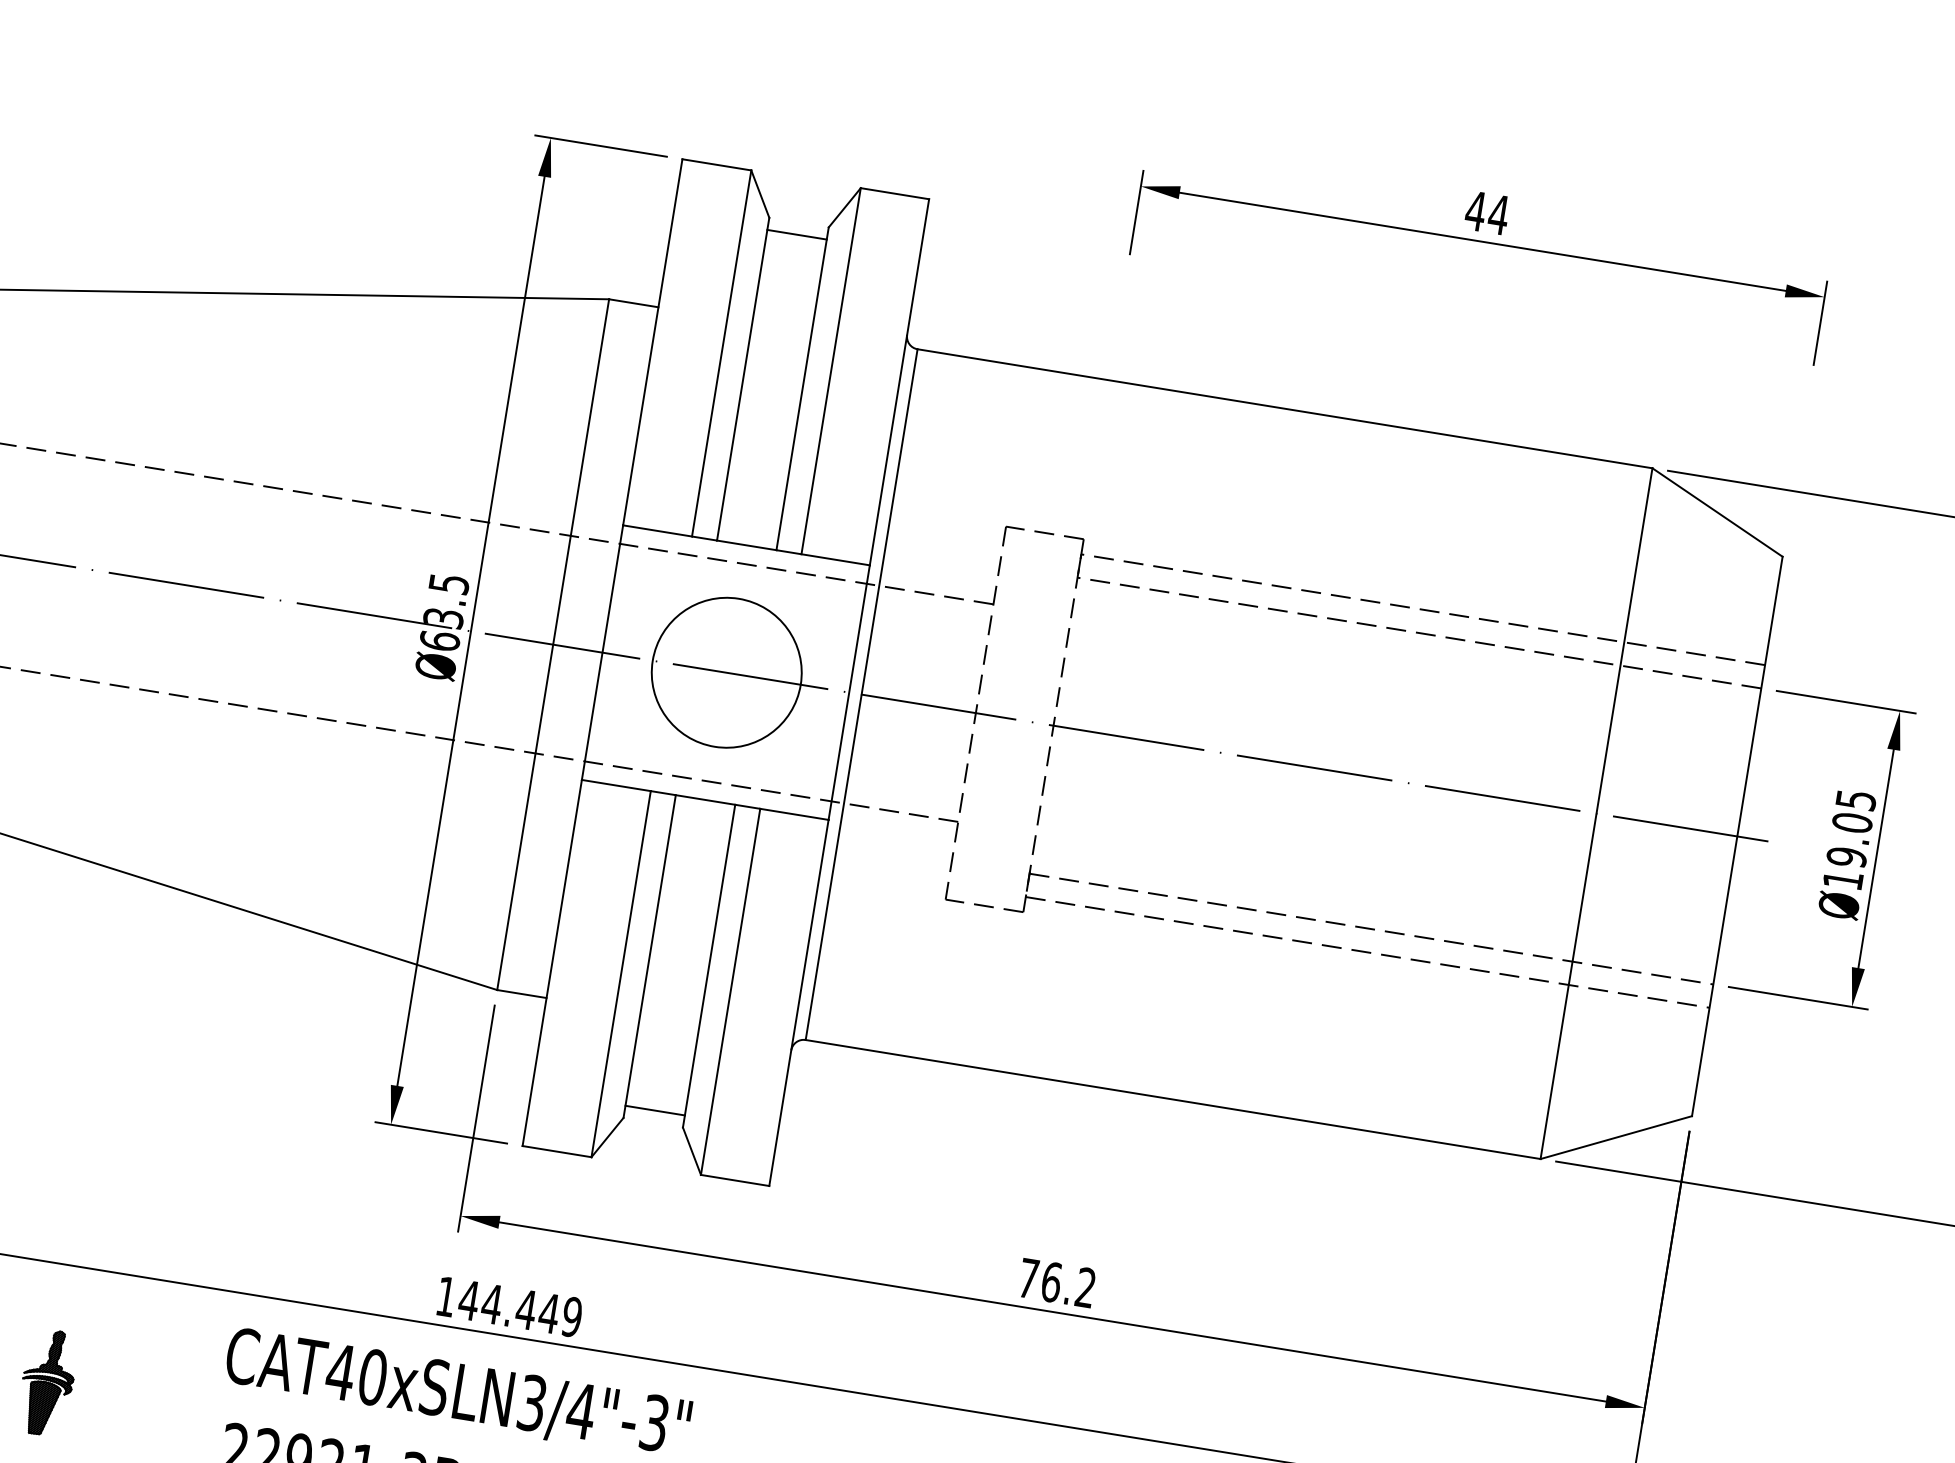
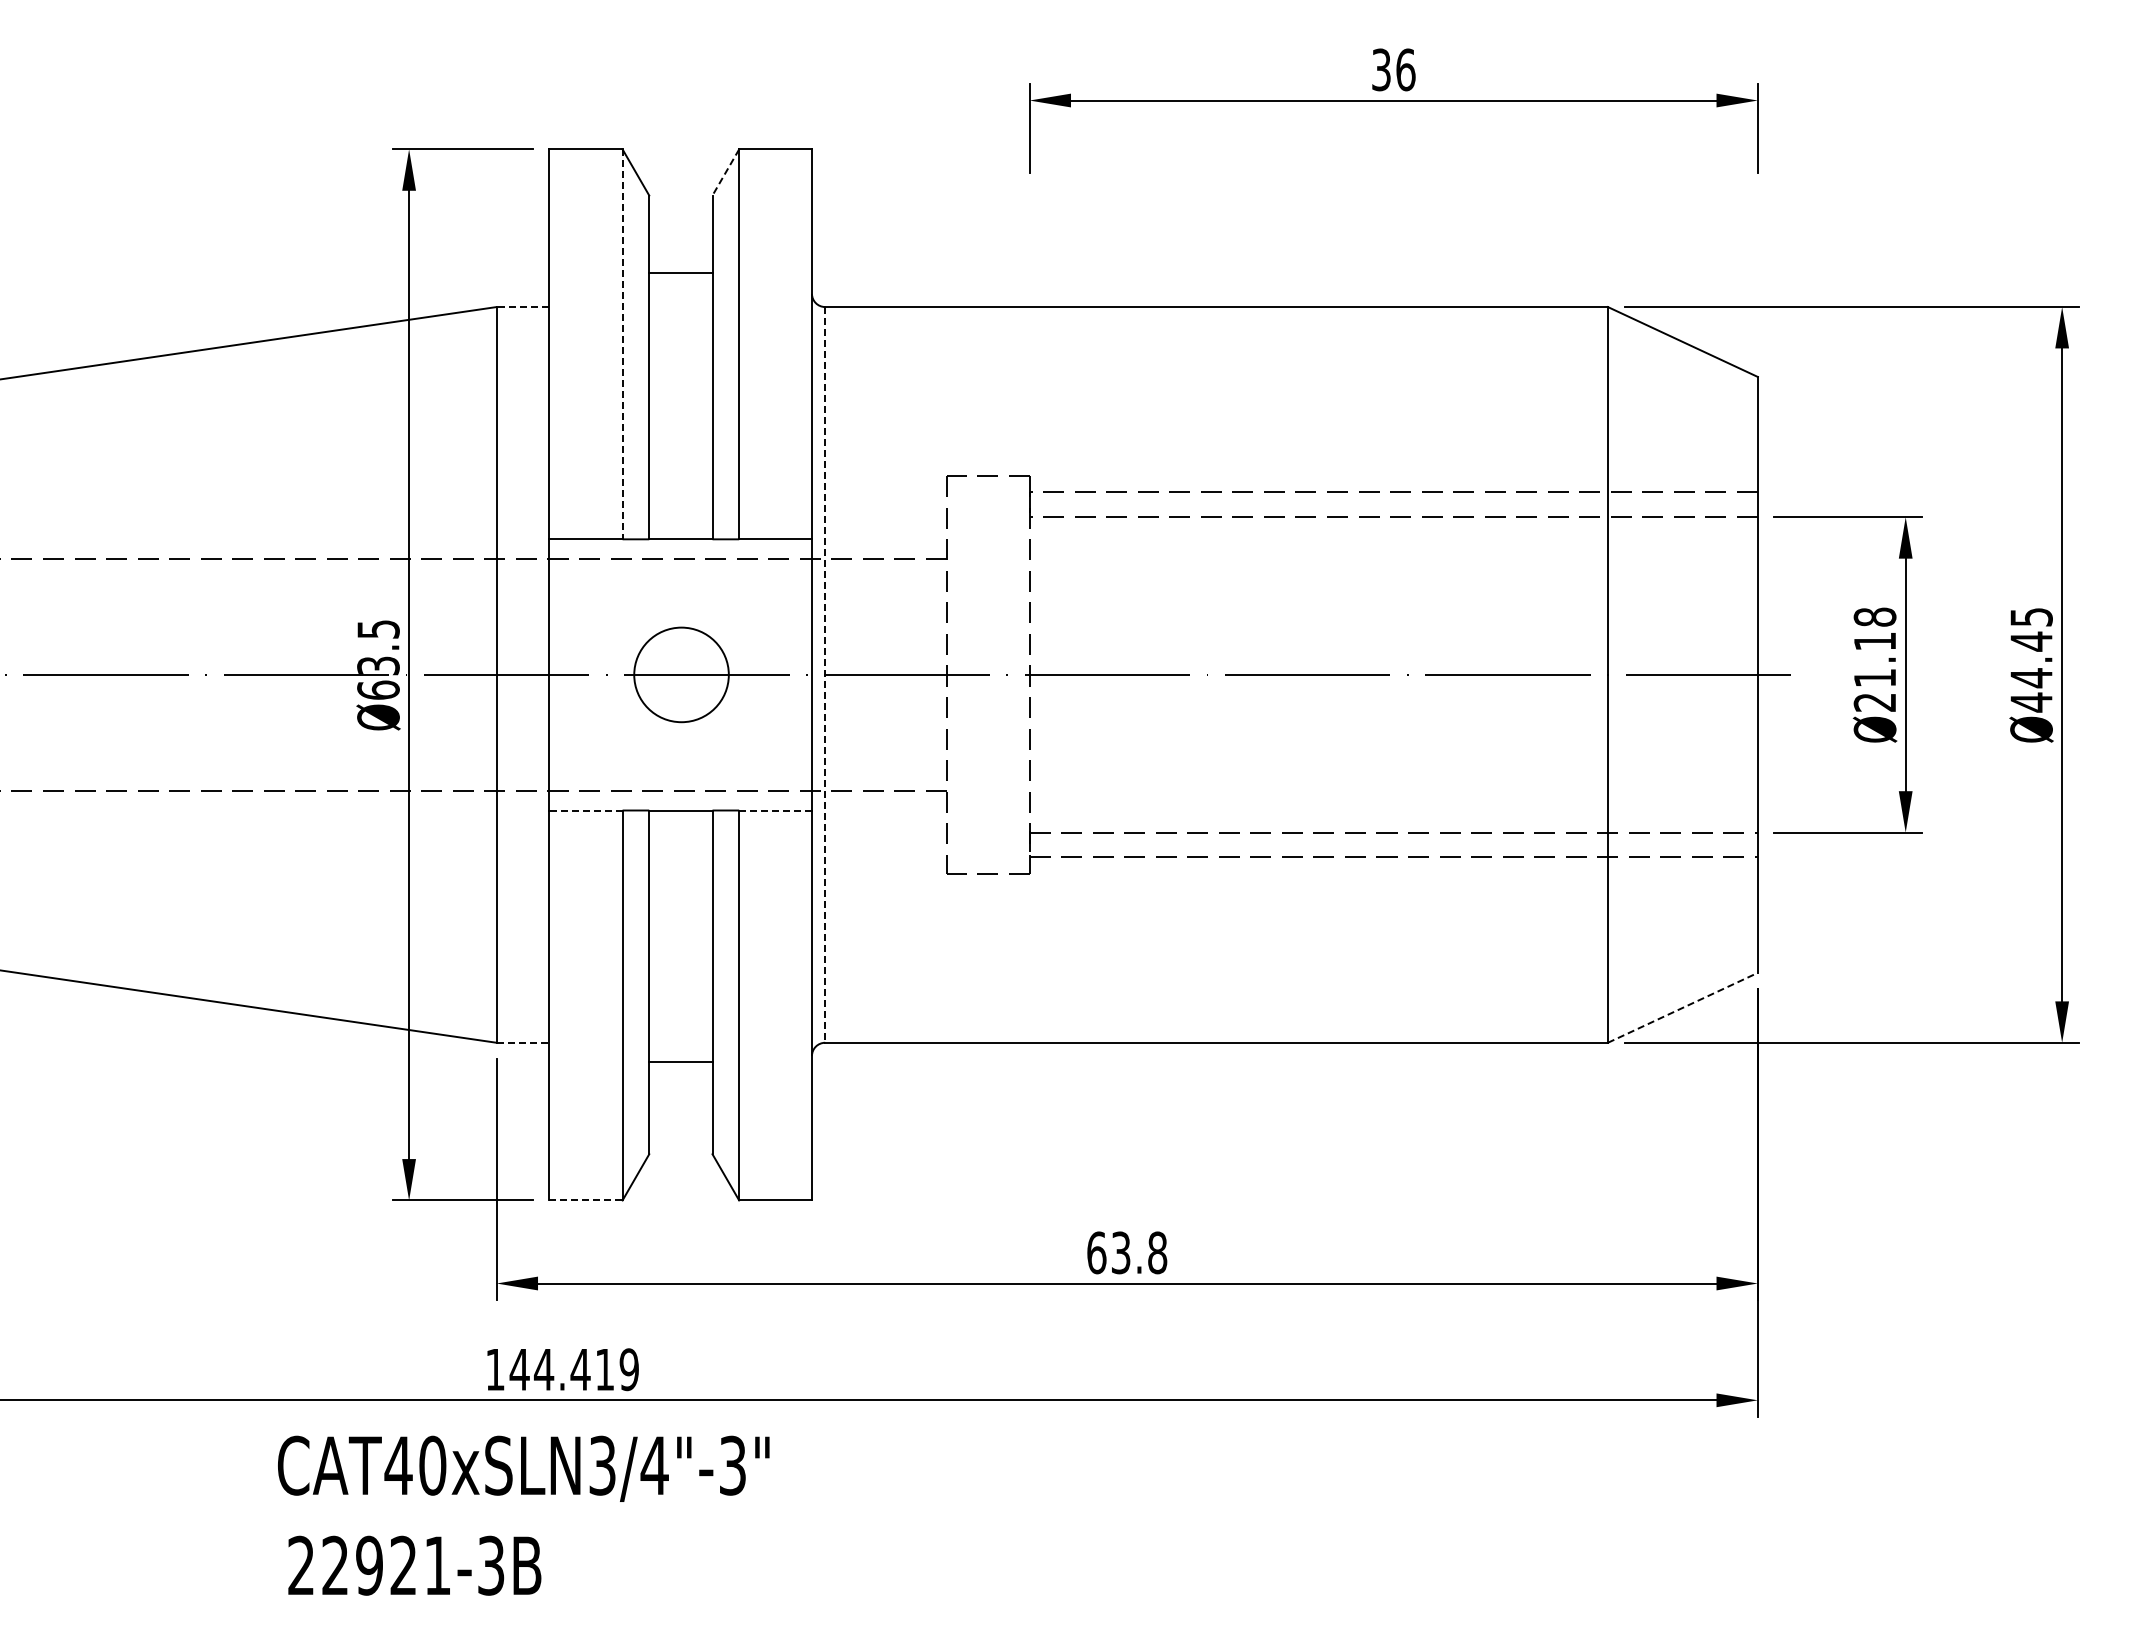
line: (844, 207) -> (725, 172), solid -> dashed
text: (1487, 212) -> (1393, 69), 44 -> 36
line: (796, 234) -> (680, 273), moved
line: (633, 303) -> (522, 307), solid -> dashed
line: (721, 353) -> (622, 344), solid -> dashed
circle: (726, 672) -> (681, 674), size x0.6
line: (861, 694) -> (825, 674), solid -> dashed
line: (615, 785) -> (585, 810), solid -> dashed
line: (794, 814) -> (775, 810), solid -> dashed
text: (1849, 839) -> (1874, 659), Ø19.05 -> Ø21.18
line: (522, 993) -> (523, 1042), solid -> dashed
line: (654, 1110) -> (680, 1062), moved
line: (1615, 1137) -> (1682, 1007), solid -> dashed
line: (556, 1151) -> (585, 1200), solid -> dashed
text: (1057, 1282) -> (1127, 1252), 76.2 -> 63.8
text: (548, 1313) -> (604, 1369), 144.449 -> 144.419
part: (47, 1382) -> (95, 1525), removed

